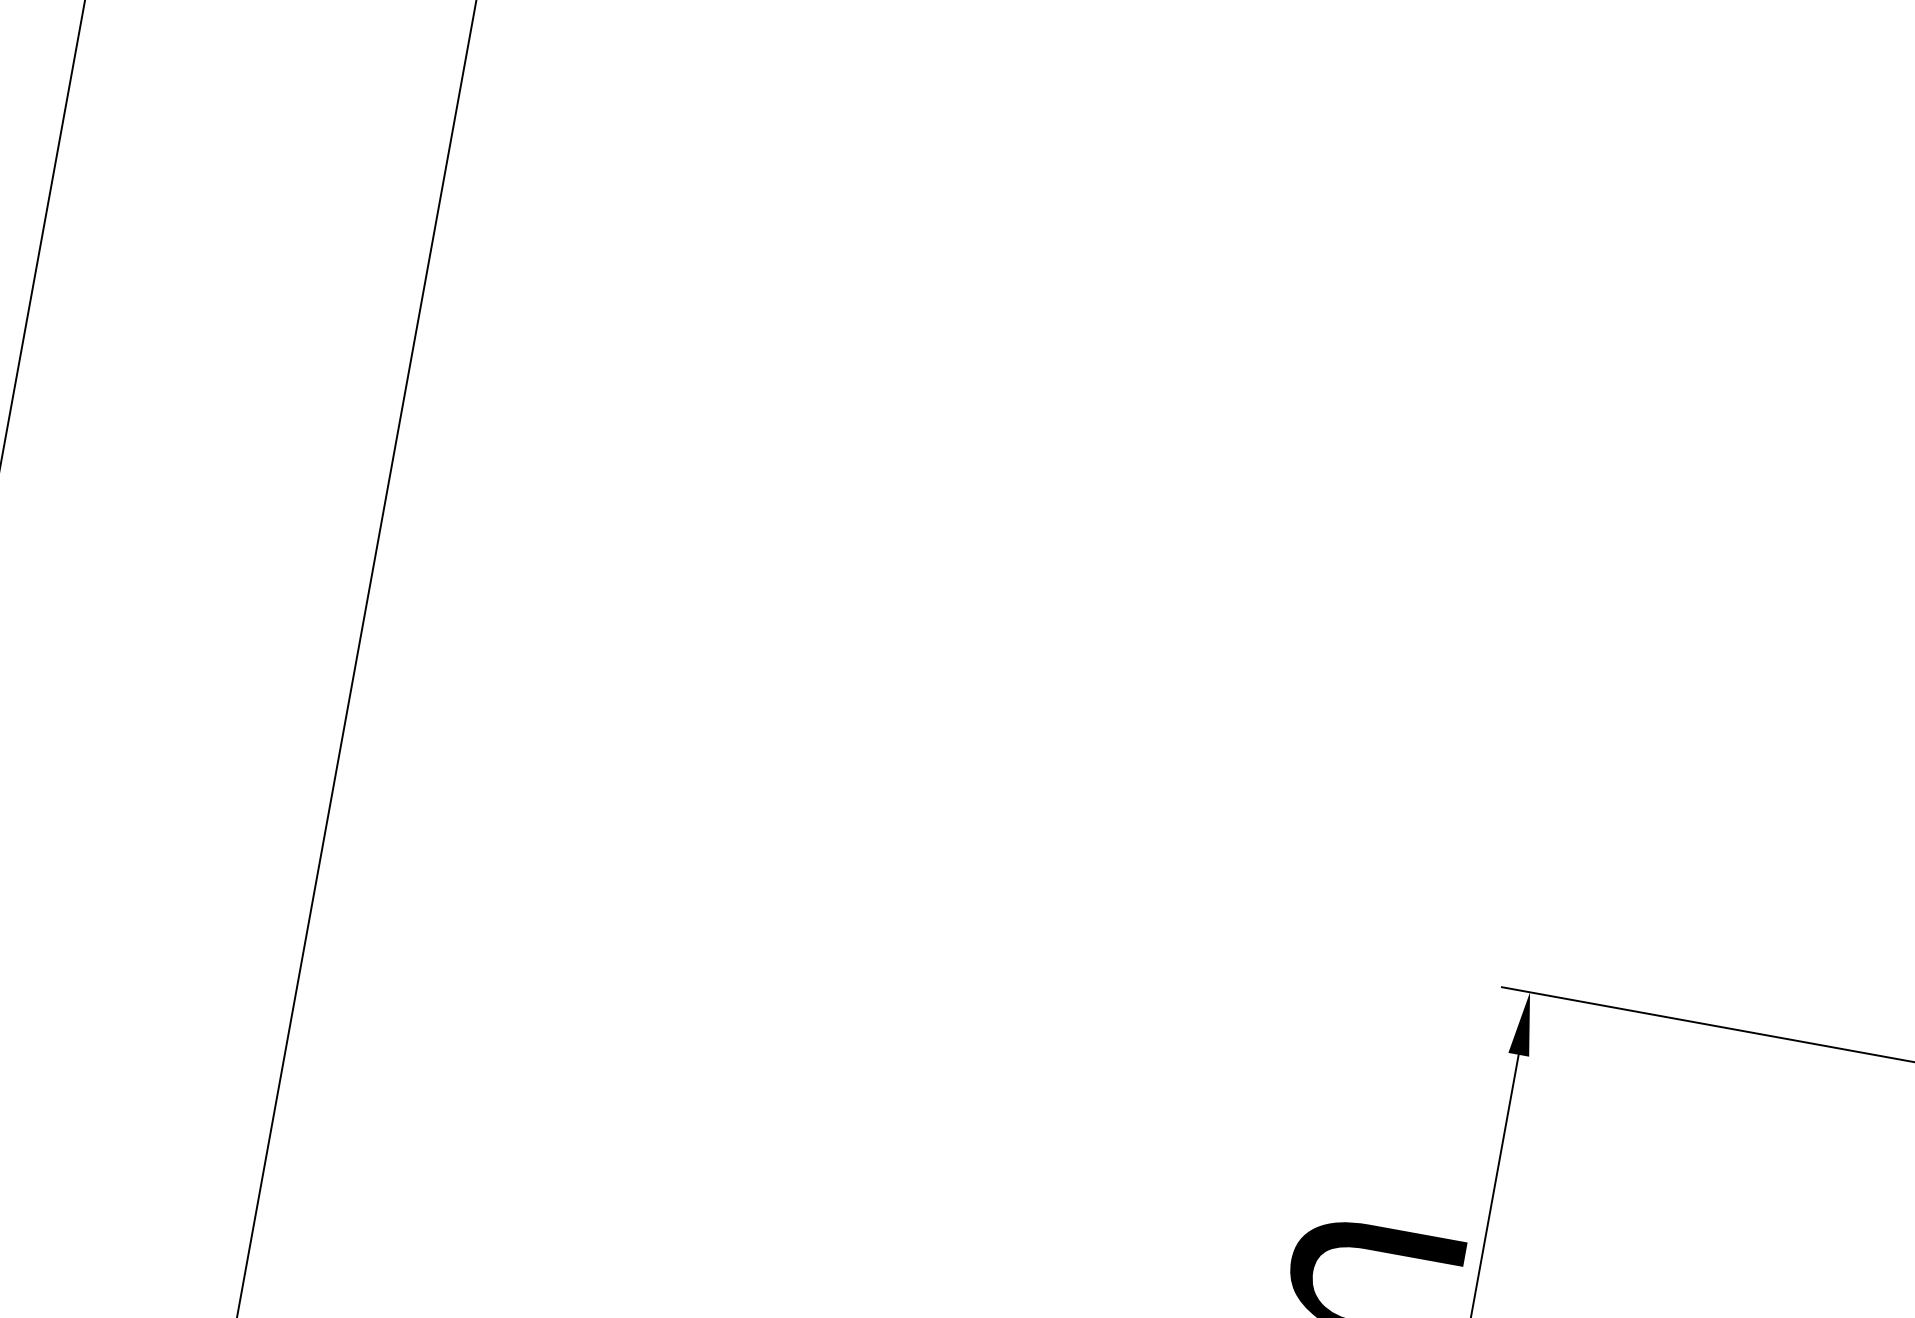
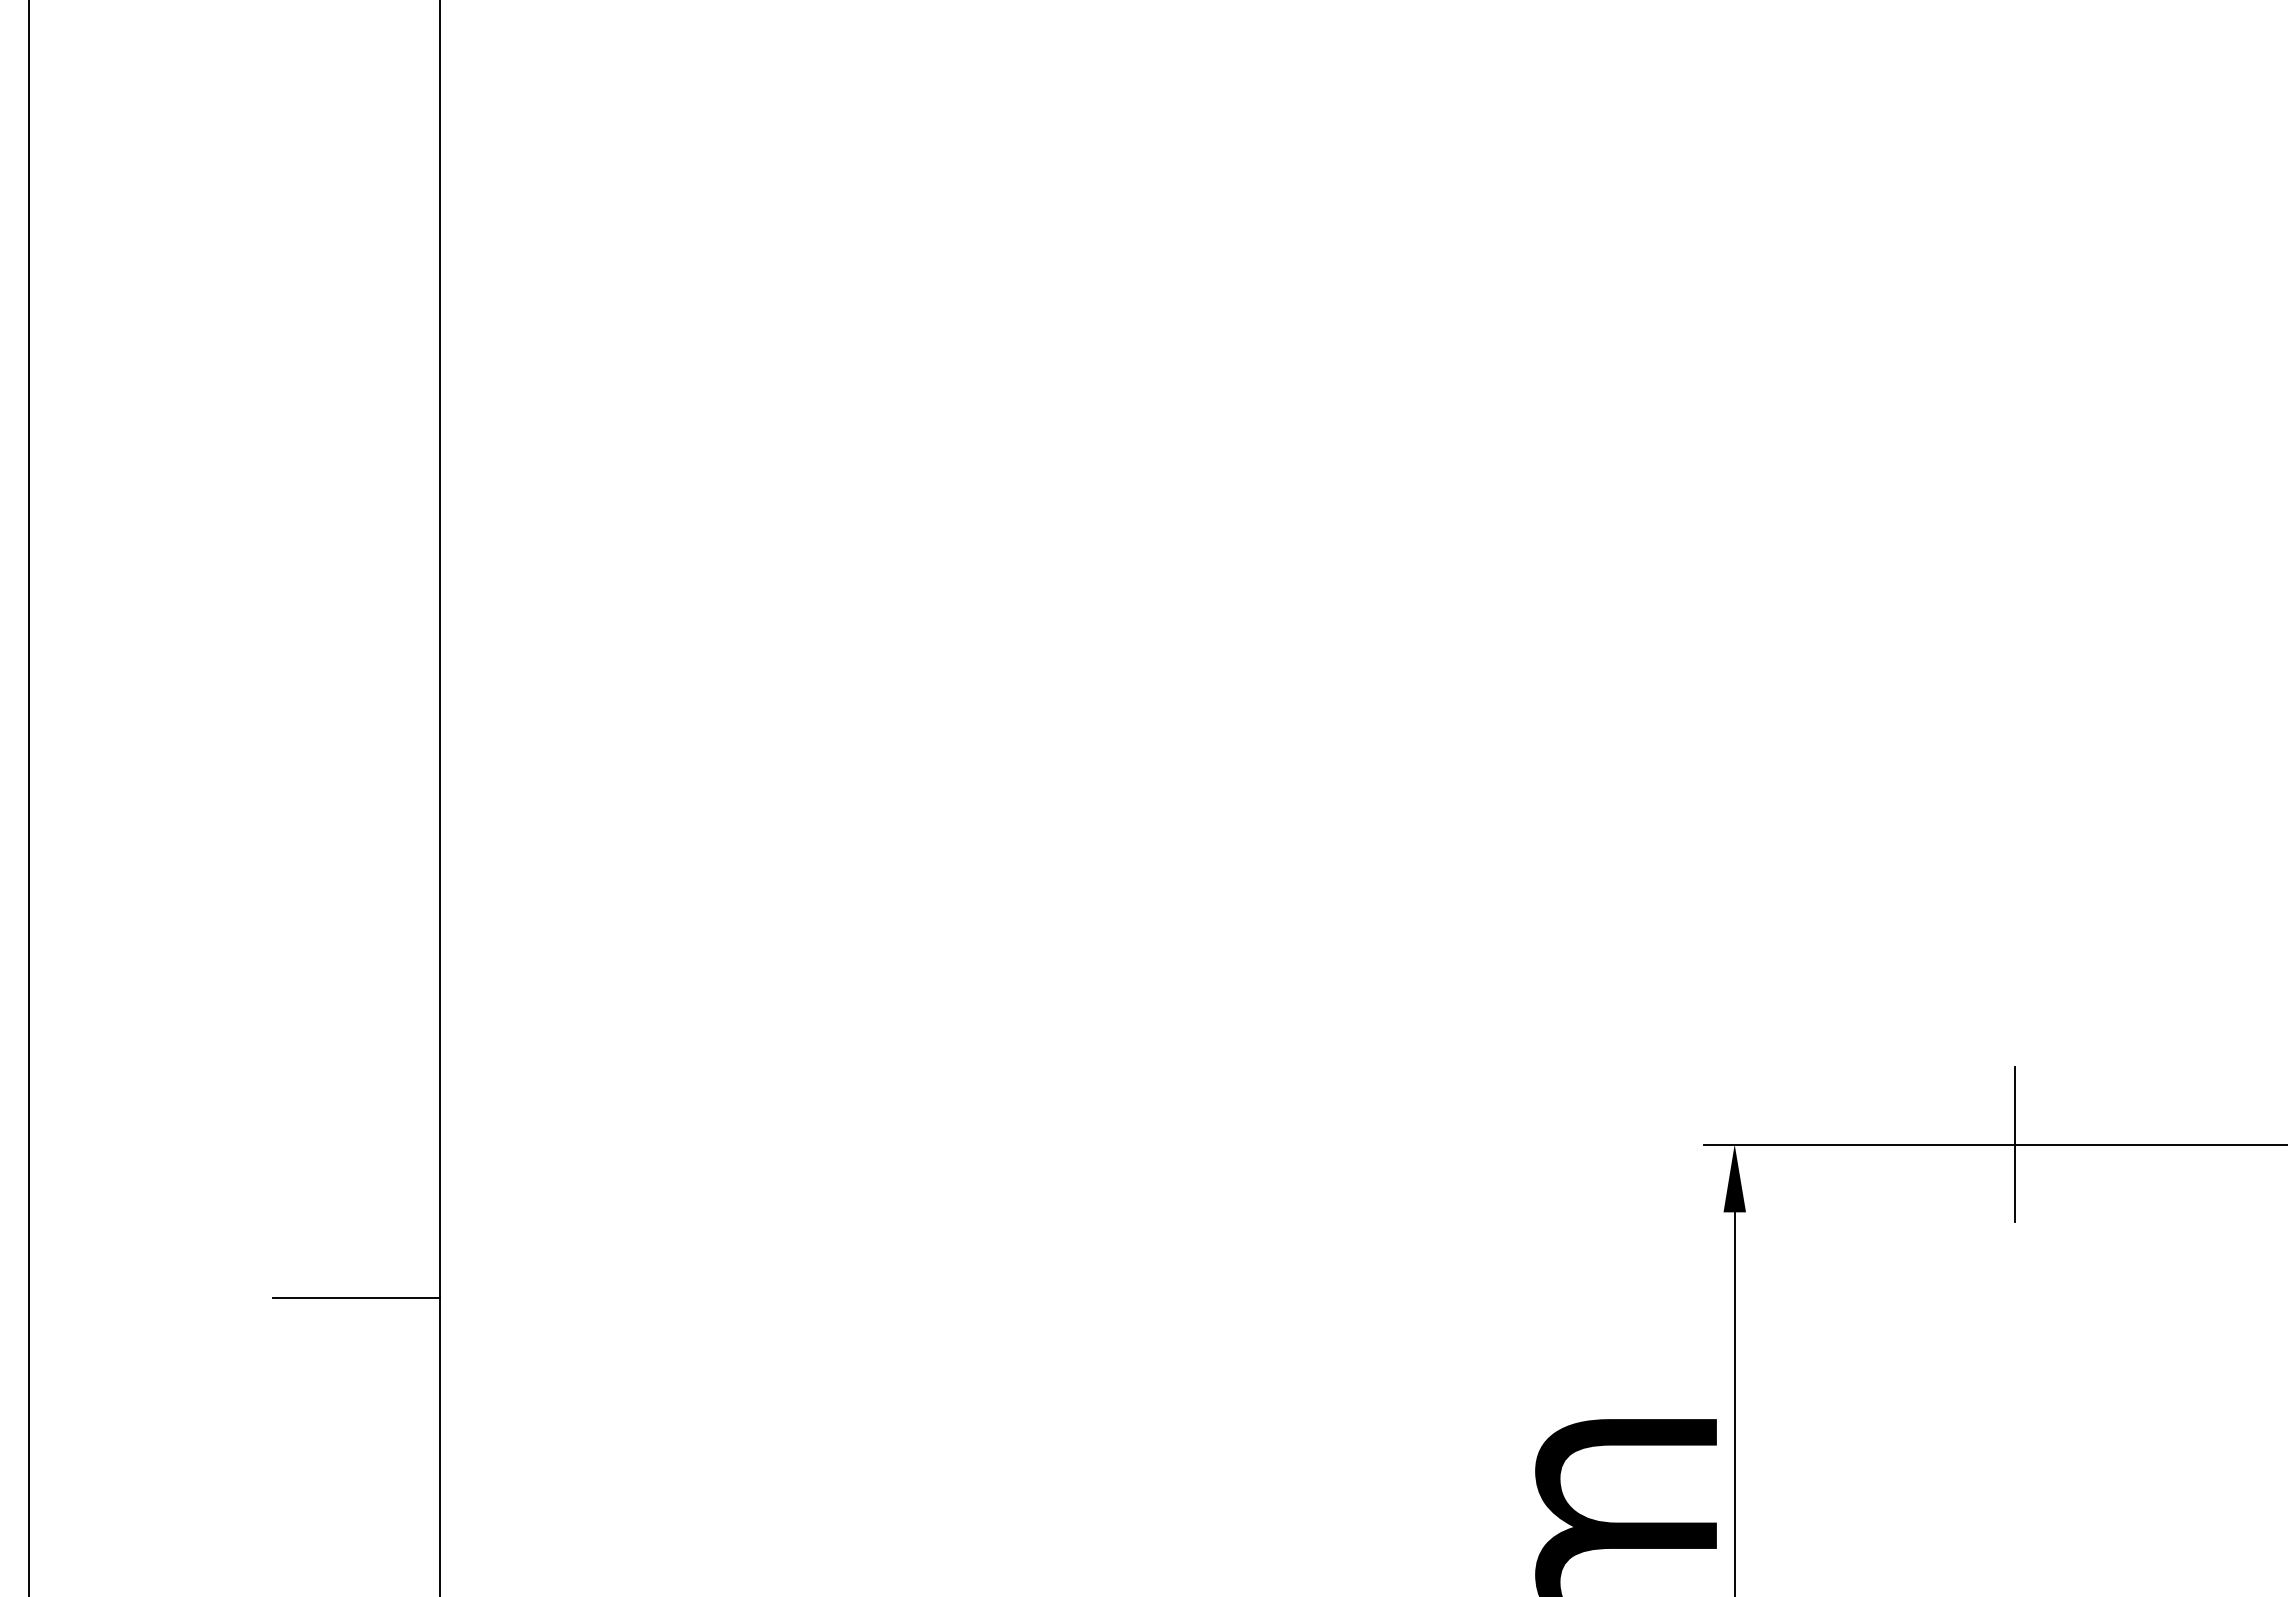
line: (232, 903) -> (355, 1298), added
line: (1789, 1039) -> (2015, 1144), added

